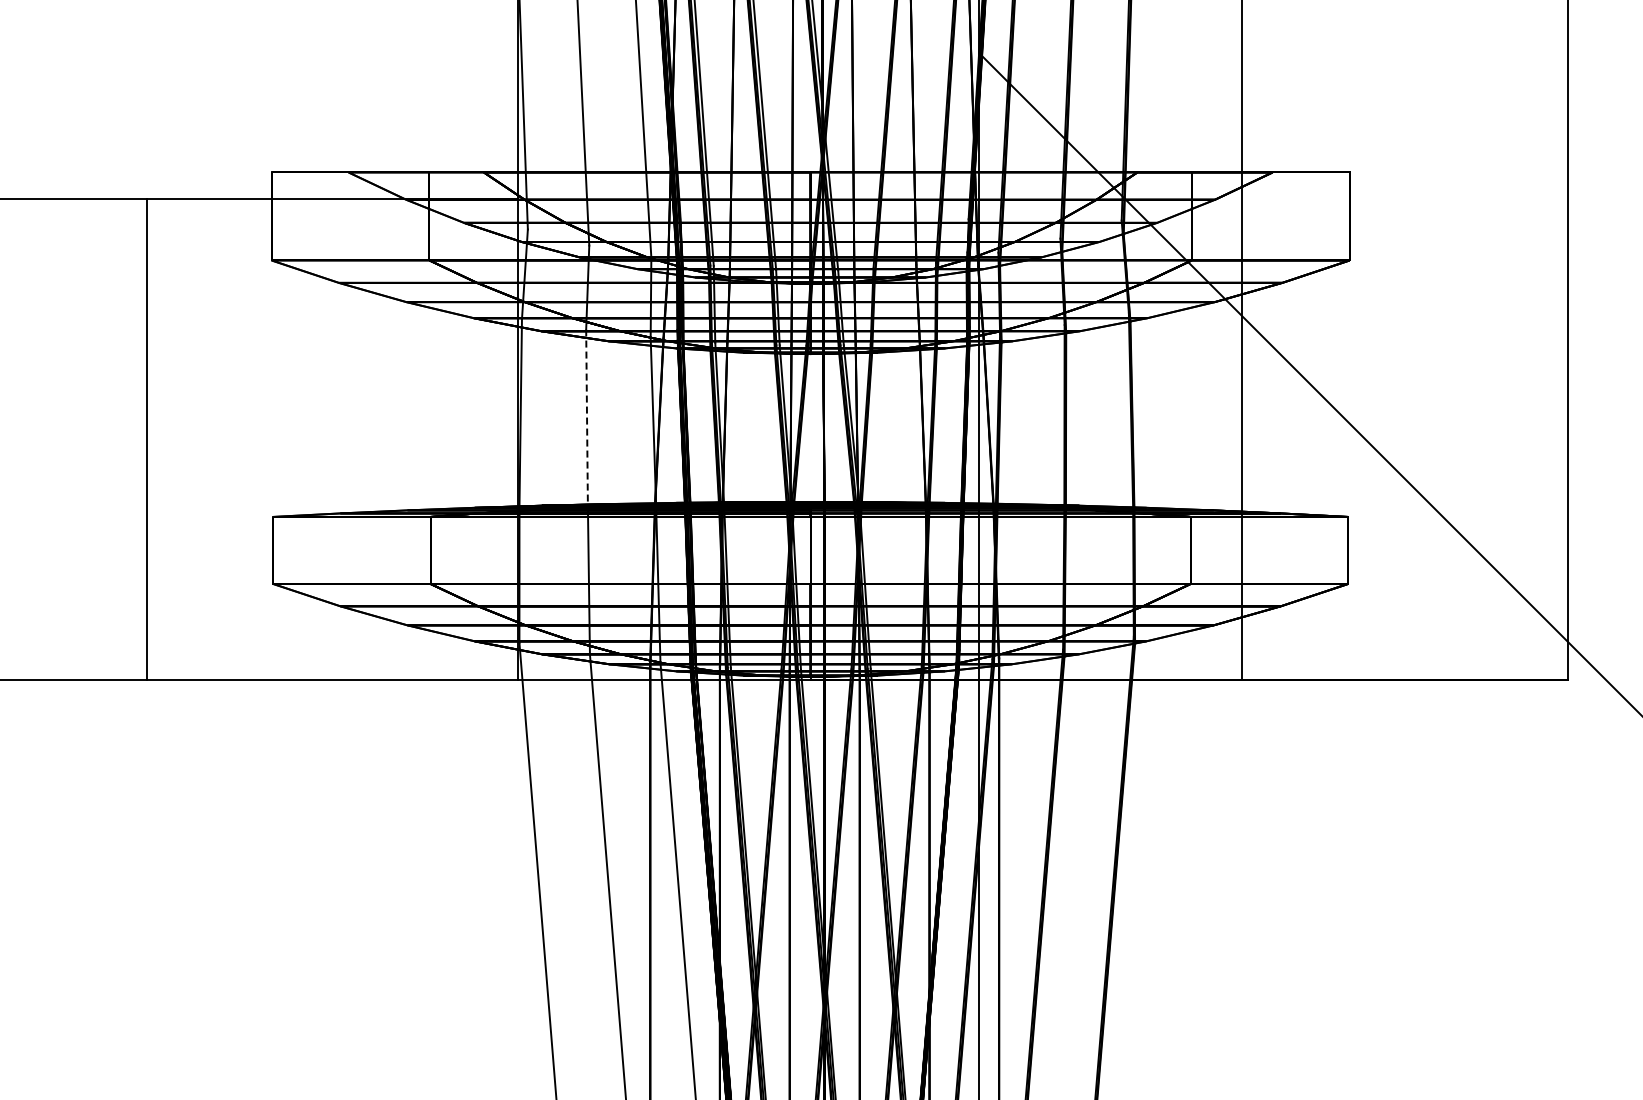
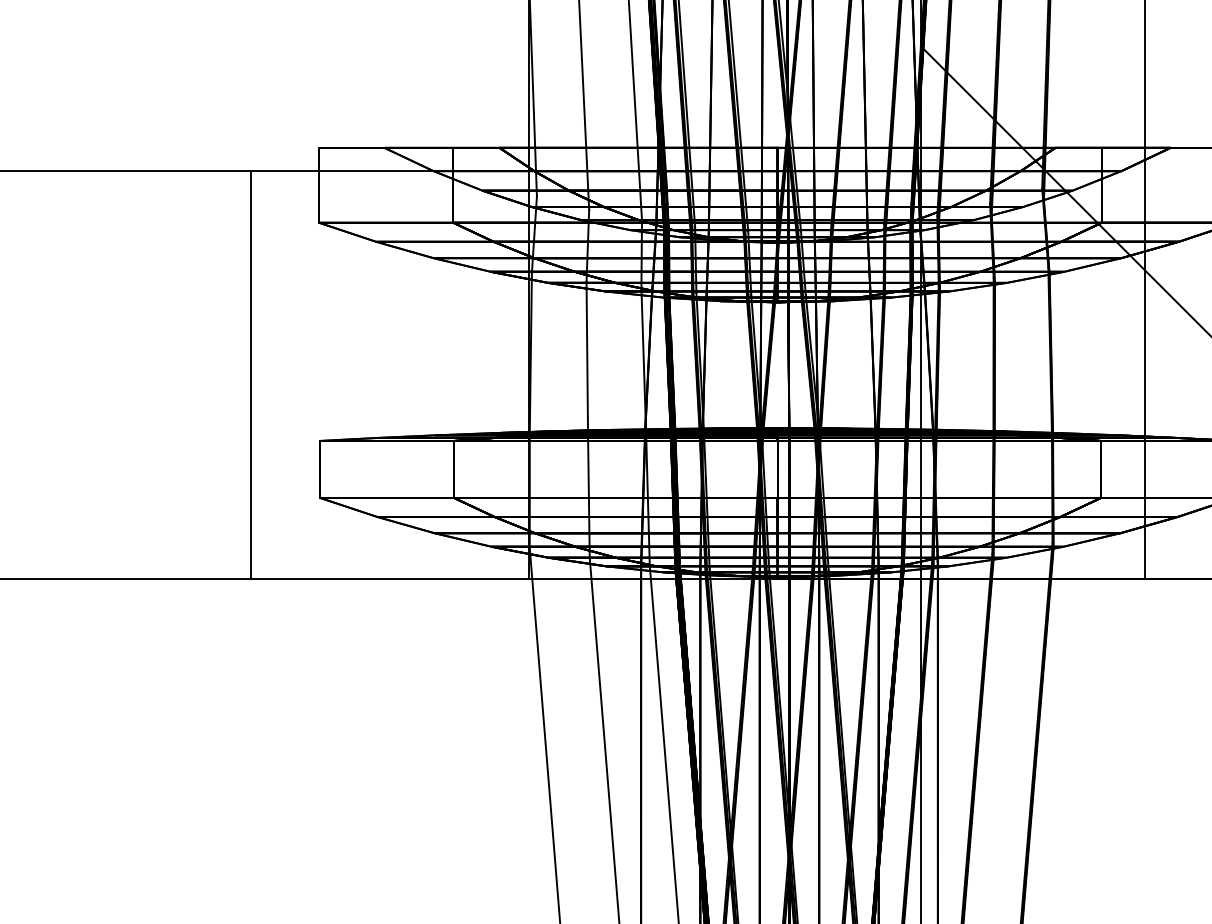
line: (587, 418) -> (587, 357), dashed -> solid
line: (147, 439) -> (251, 375), moved

